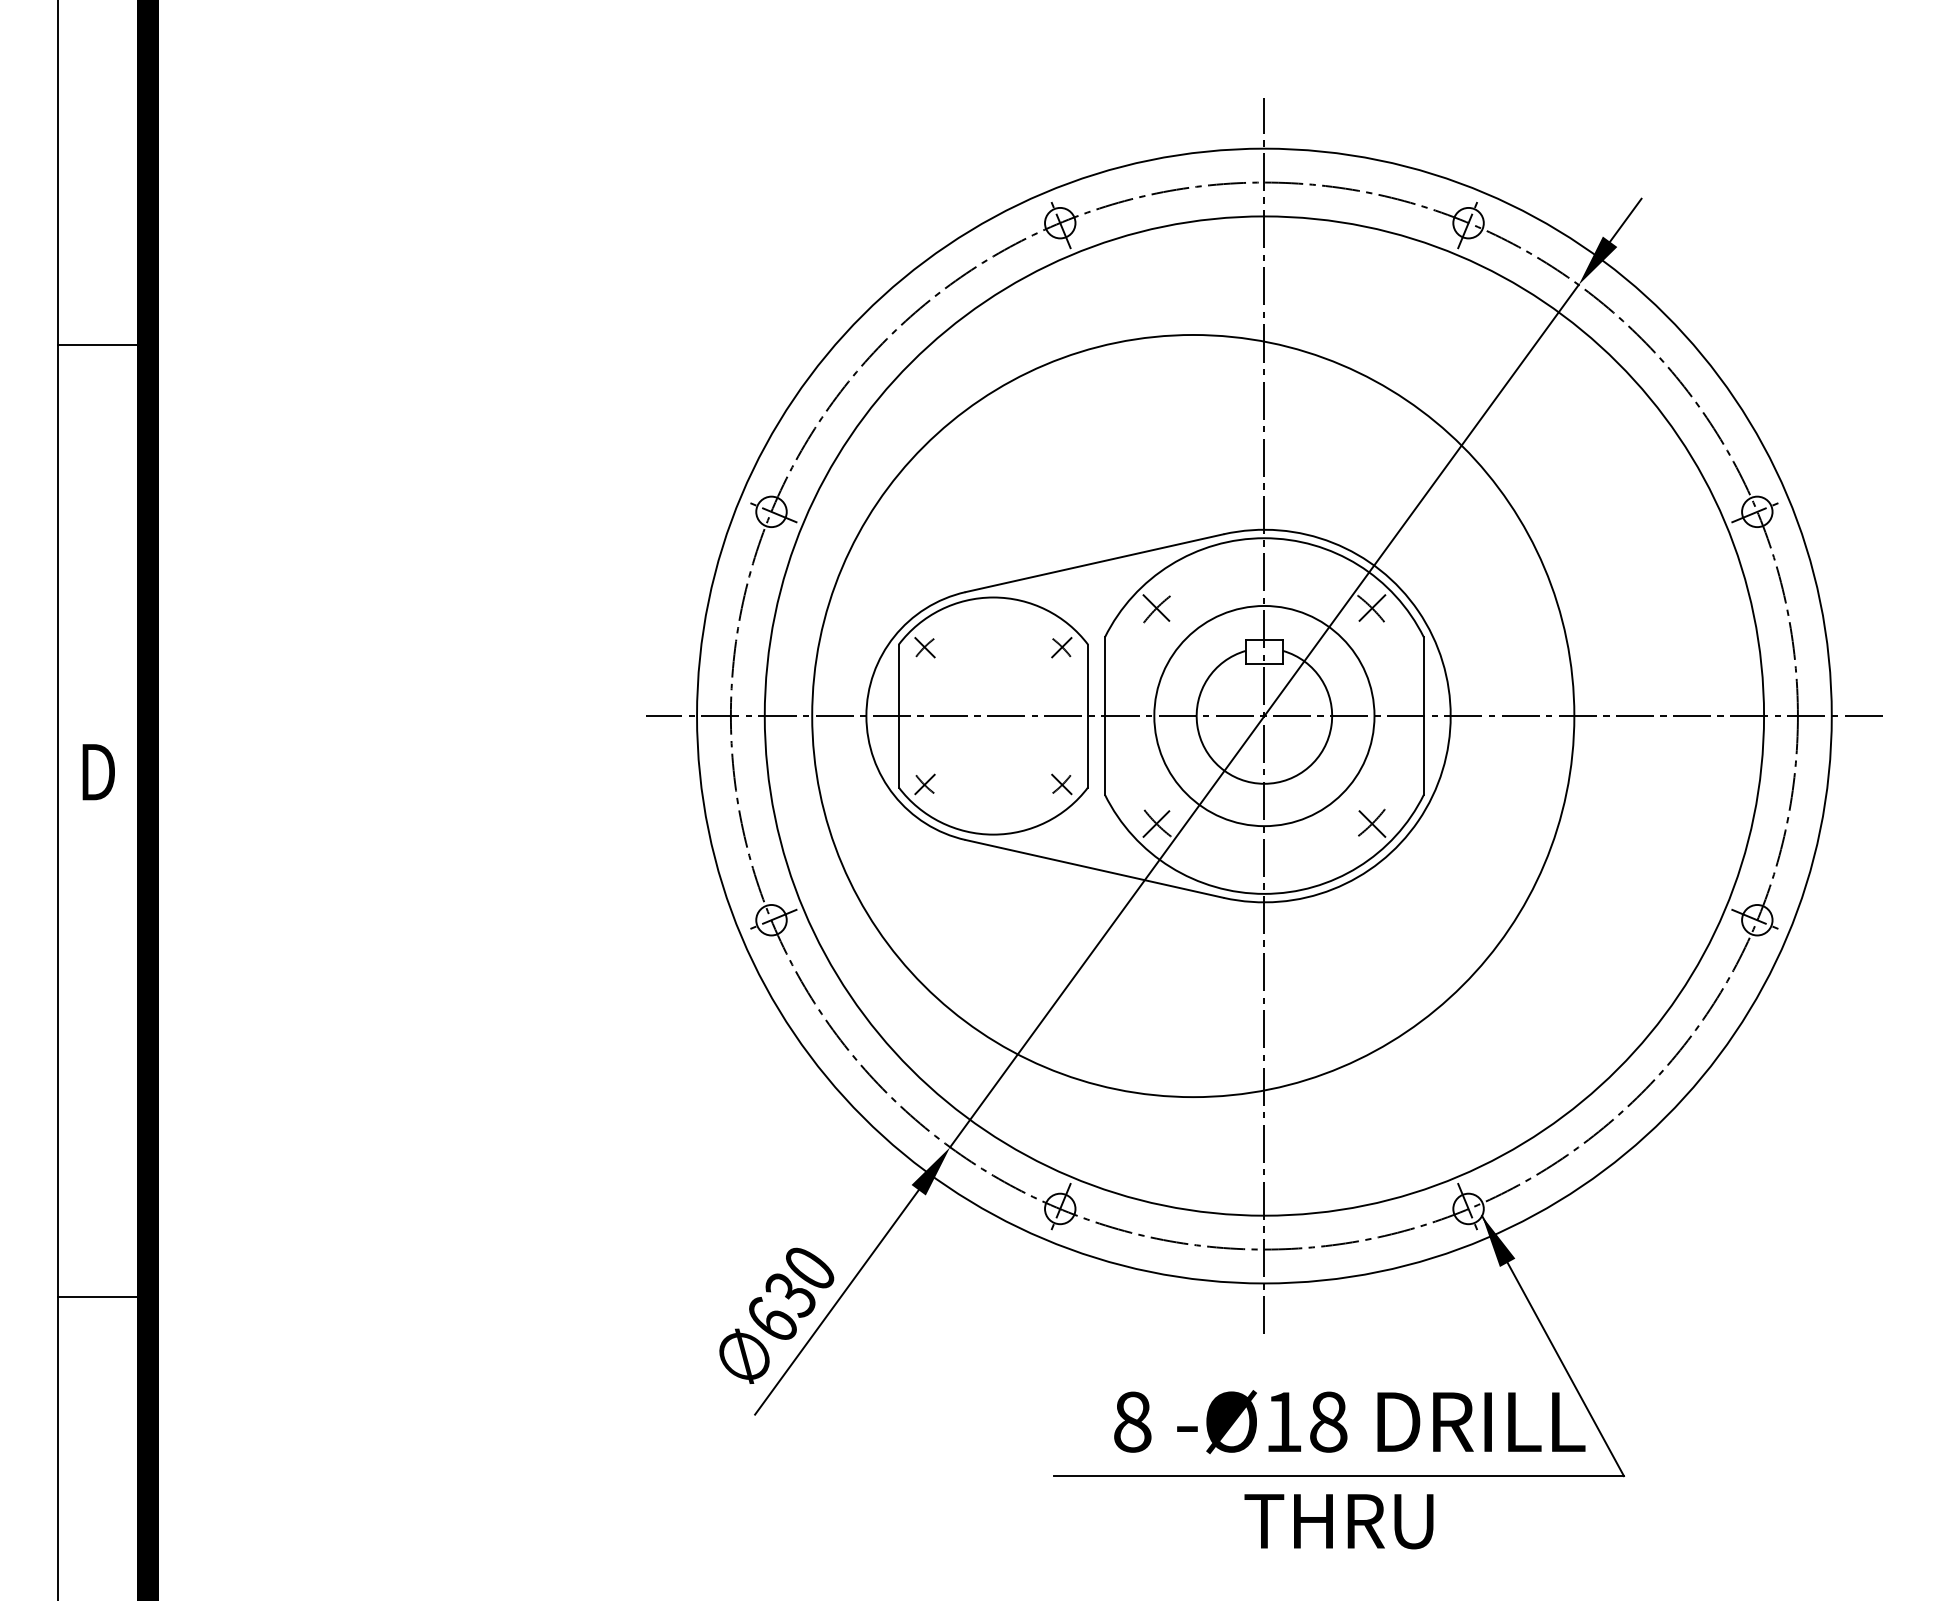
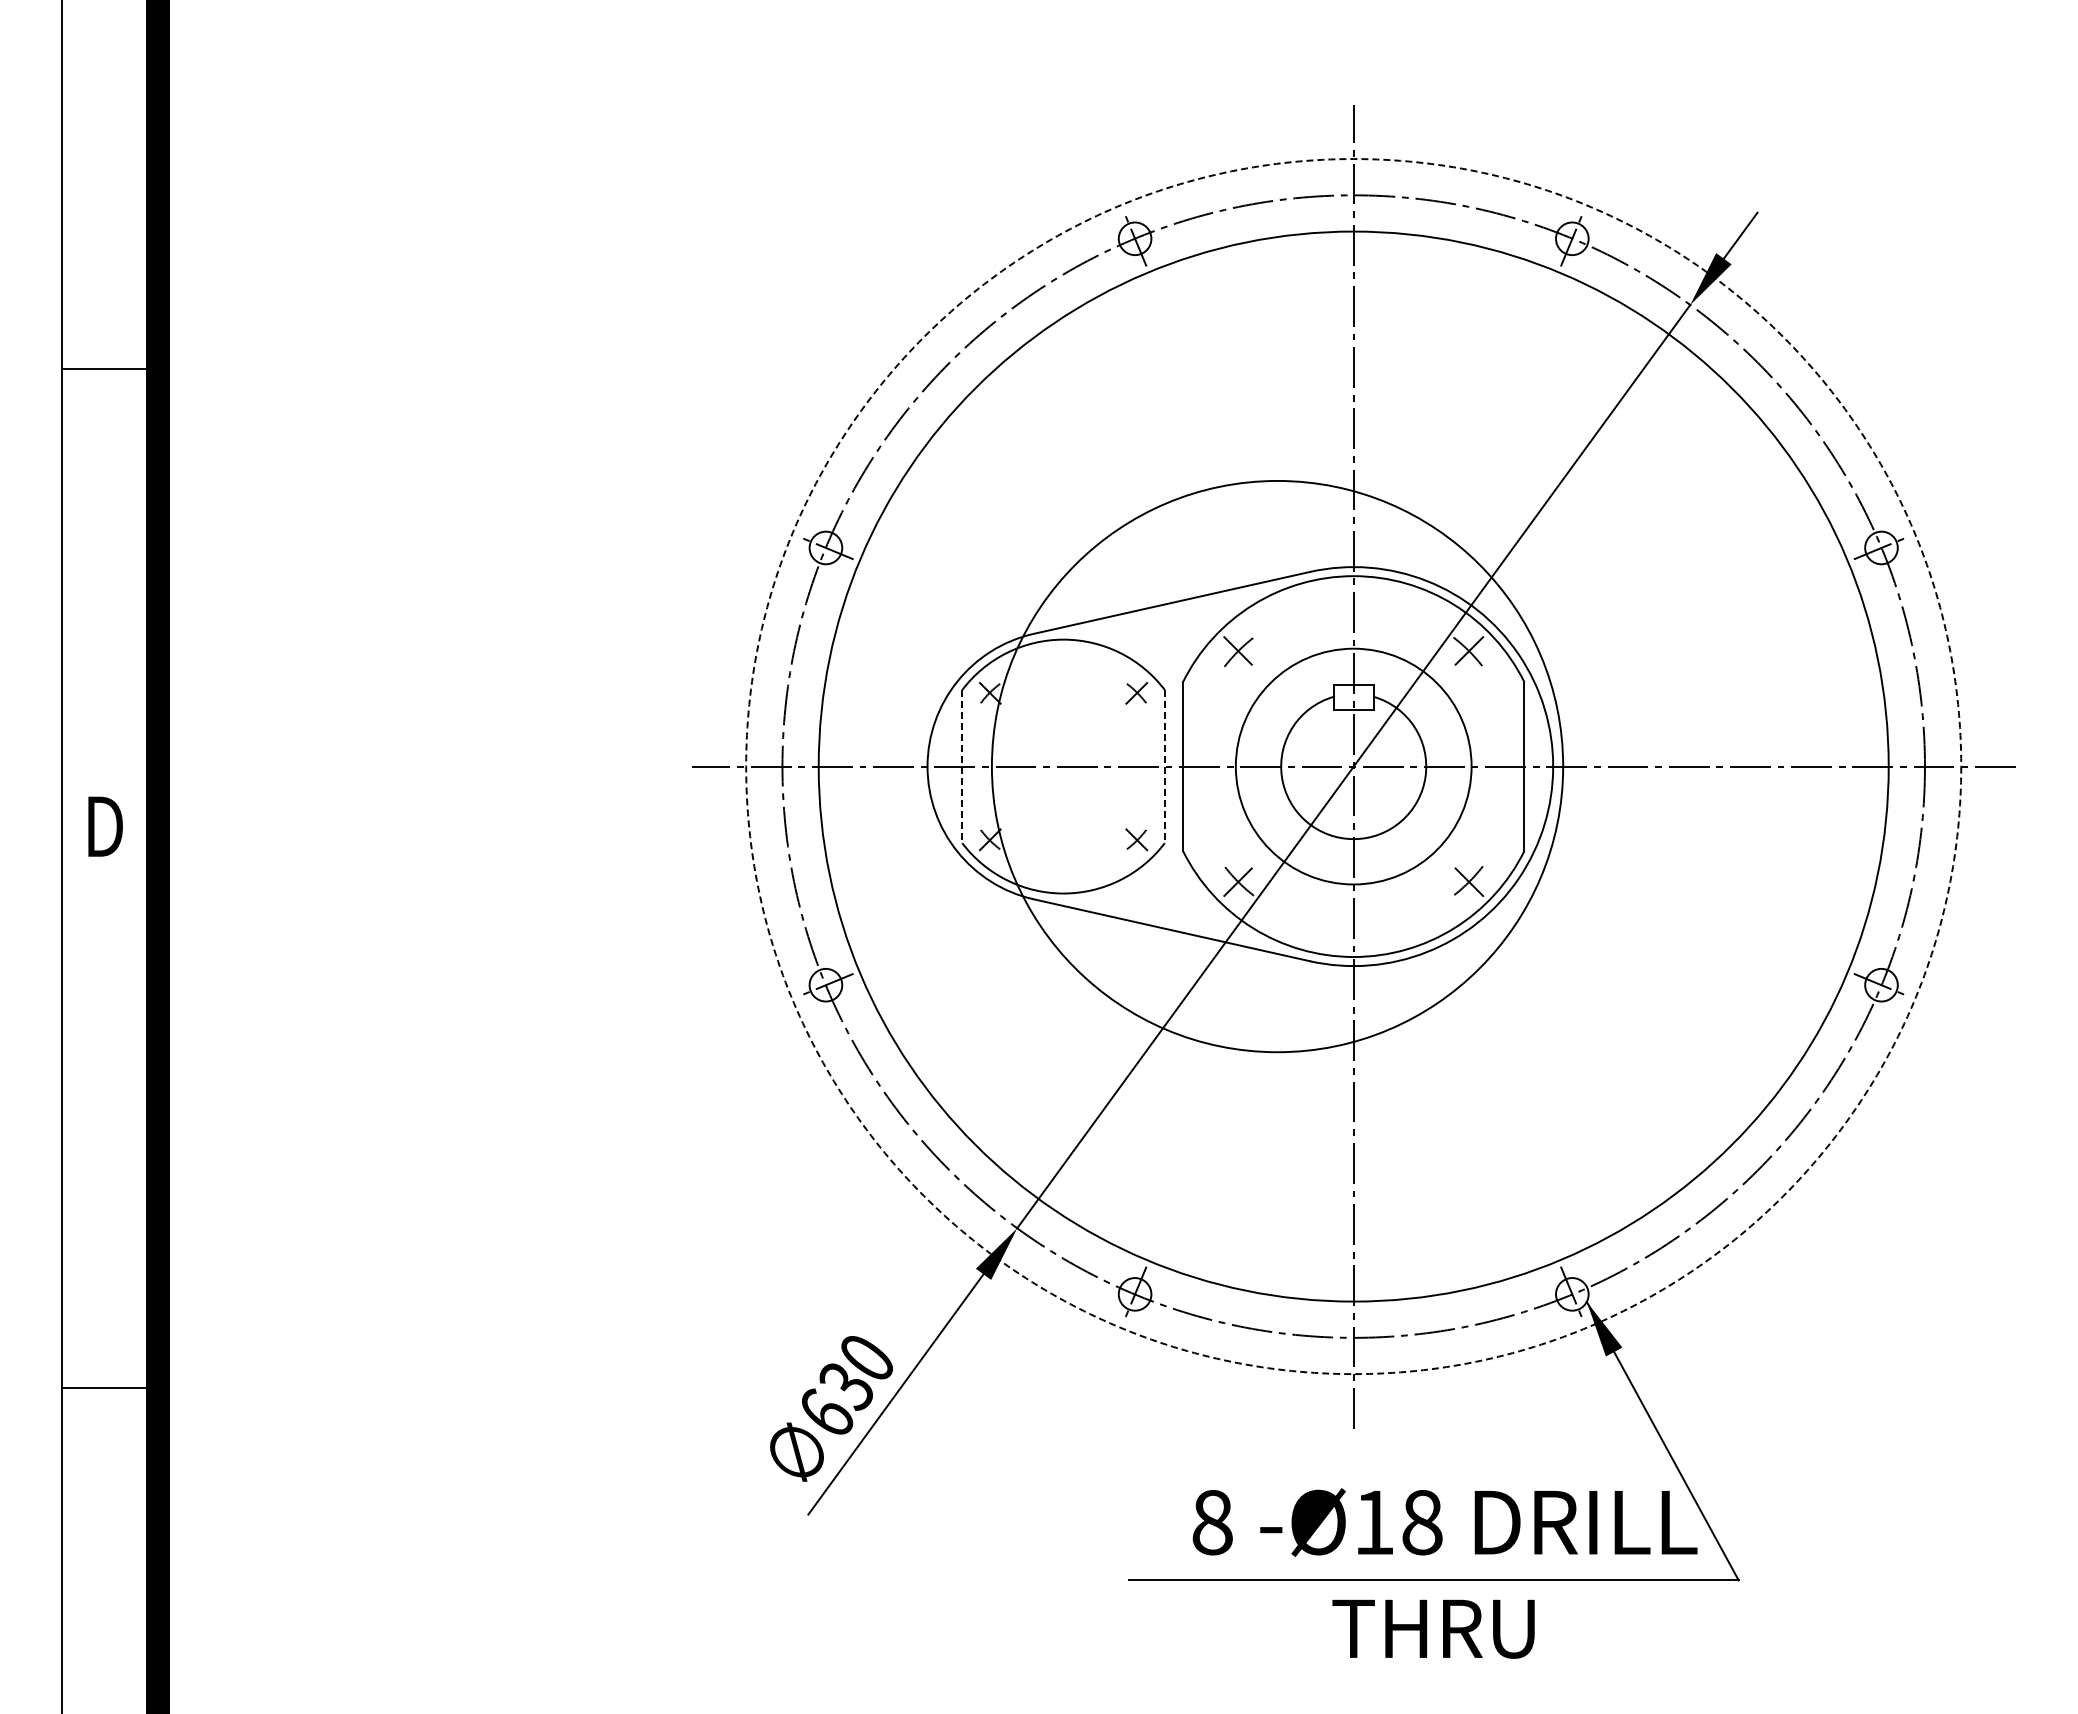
line: (899, 715) -> (962, 766), solid -> dashed
line: (1087, 715) -> (1164, 766), solid -> dashed
circle: (1193, 715) -> (1277, 766), size x0.7
circle: (1264, 715) -> (1353, 766), solid -> dashed

